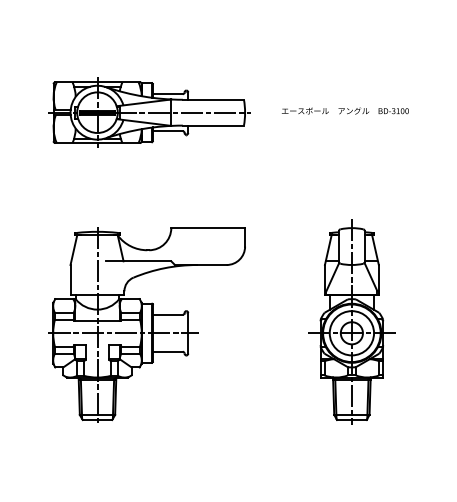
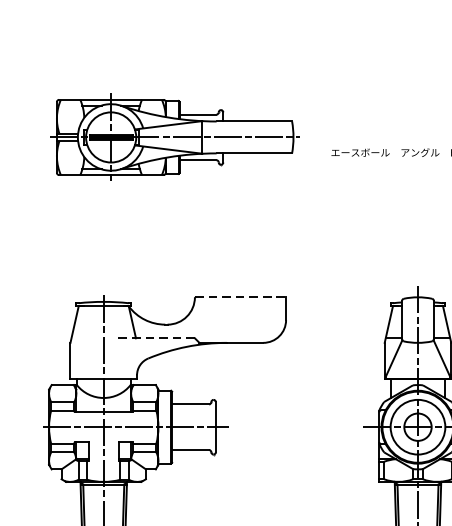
part: (149, 112) -> (175, 137), moved
line: (208, 228) -> (240, 297), solid -> dashed
line: (138, 261) -> (154, 338), solid -> dashed

